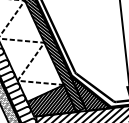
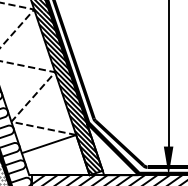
hatch: (90, 92) -> (112, 149), removed
hatch: (50, 100) -> (54, 155), removed

